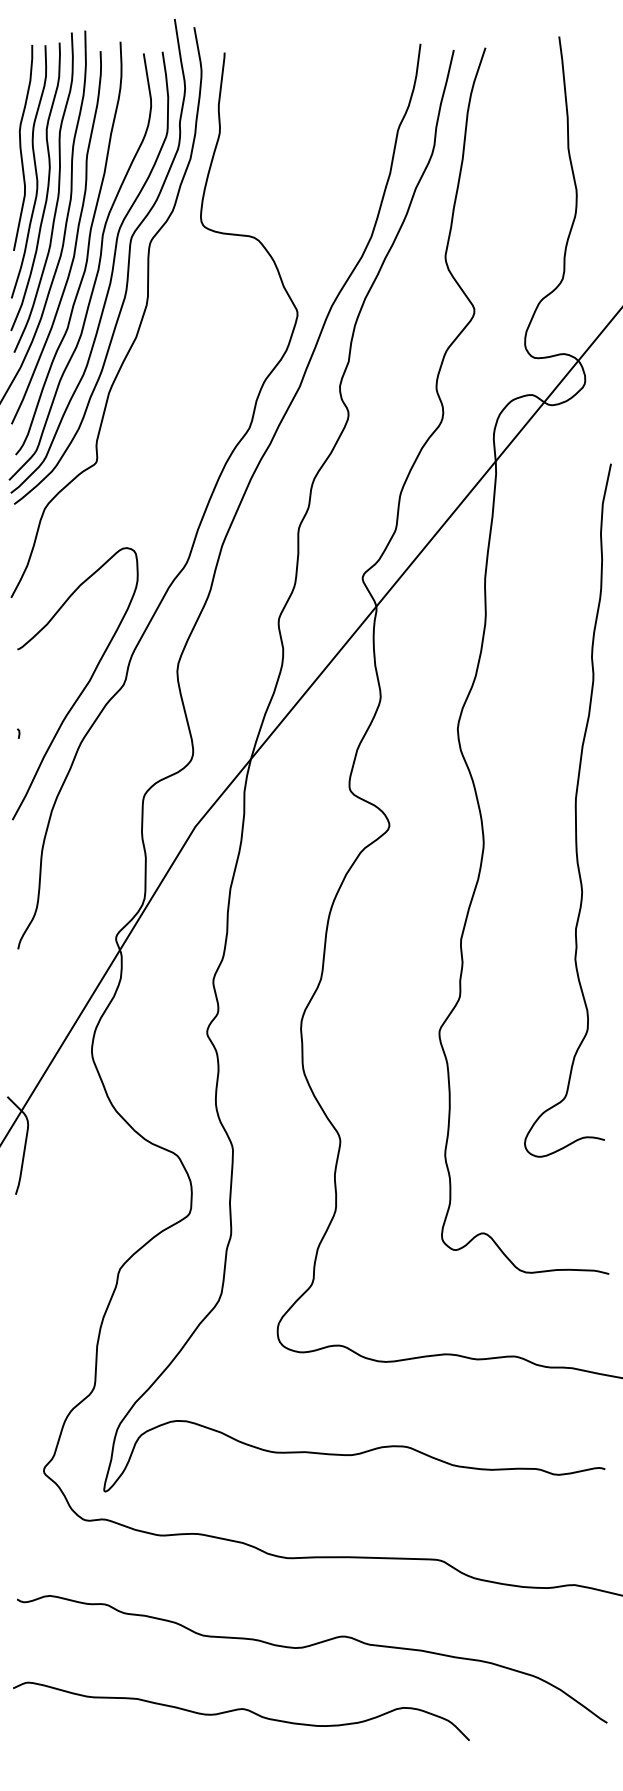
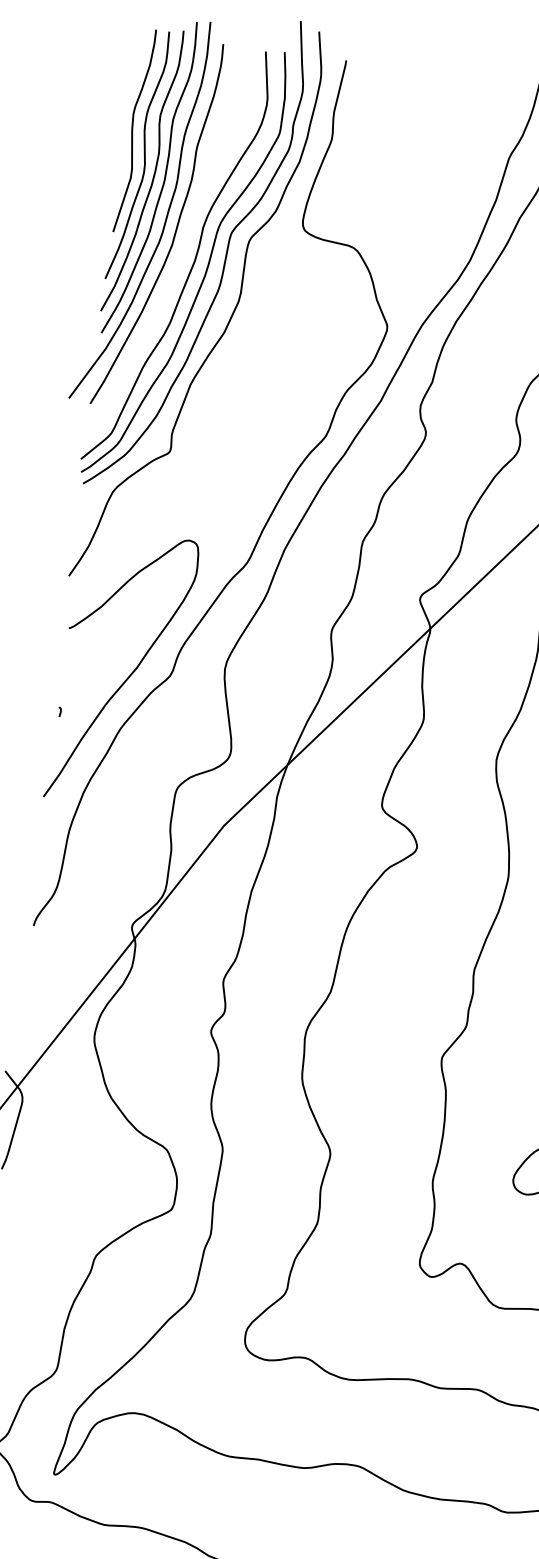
curve: (86, 254) -> (184, 244), removed

